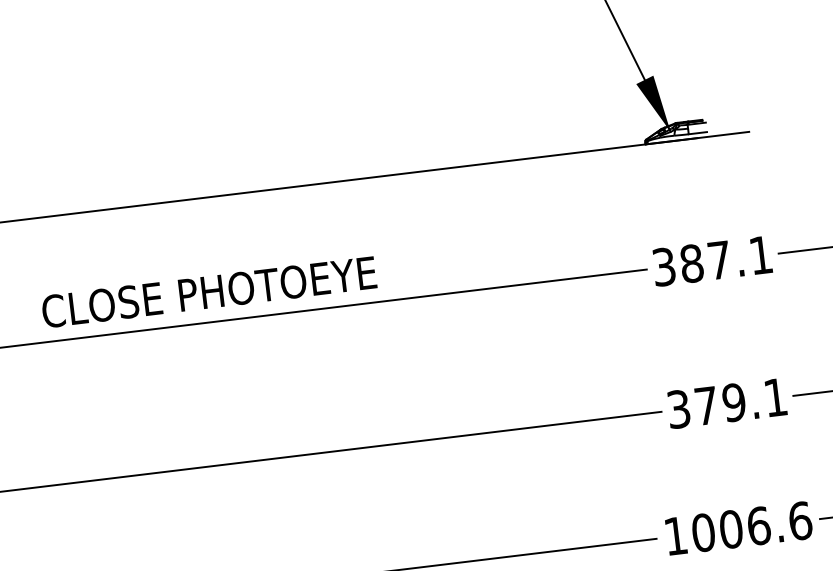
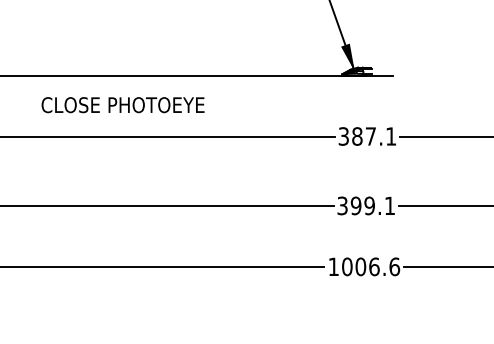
text: (208, 293) -> (122, 105), moved
text: (705, 405) -> (355, 205), 379.1 -> 399.1

